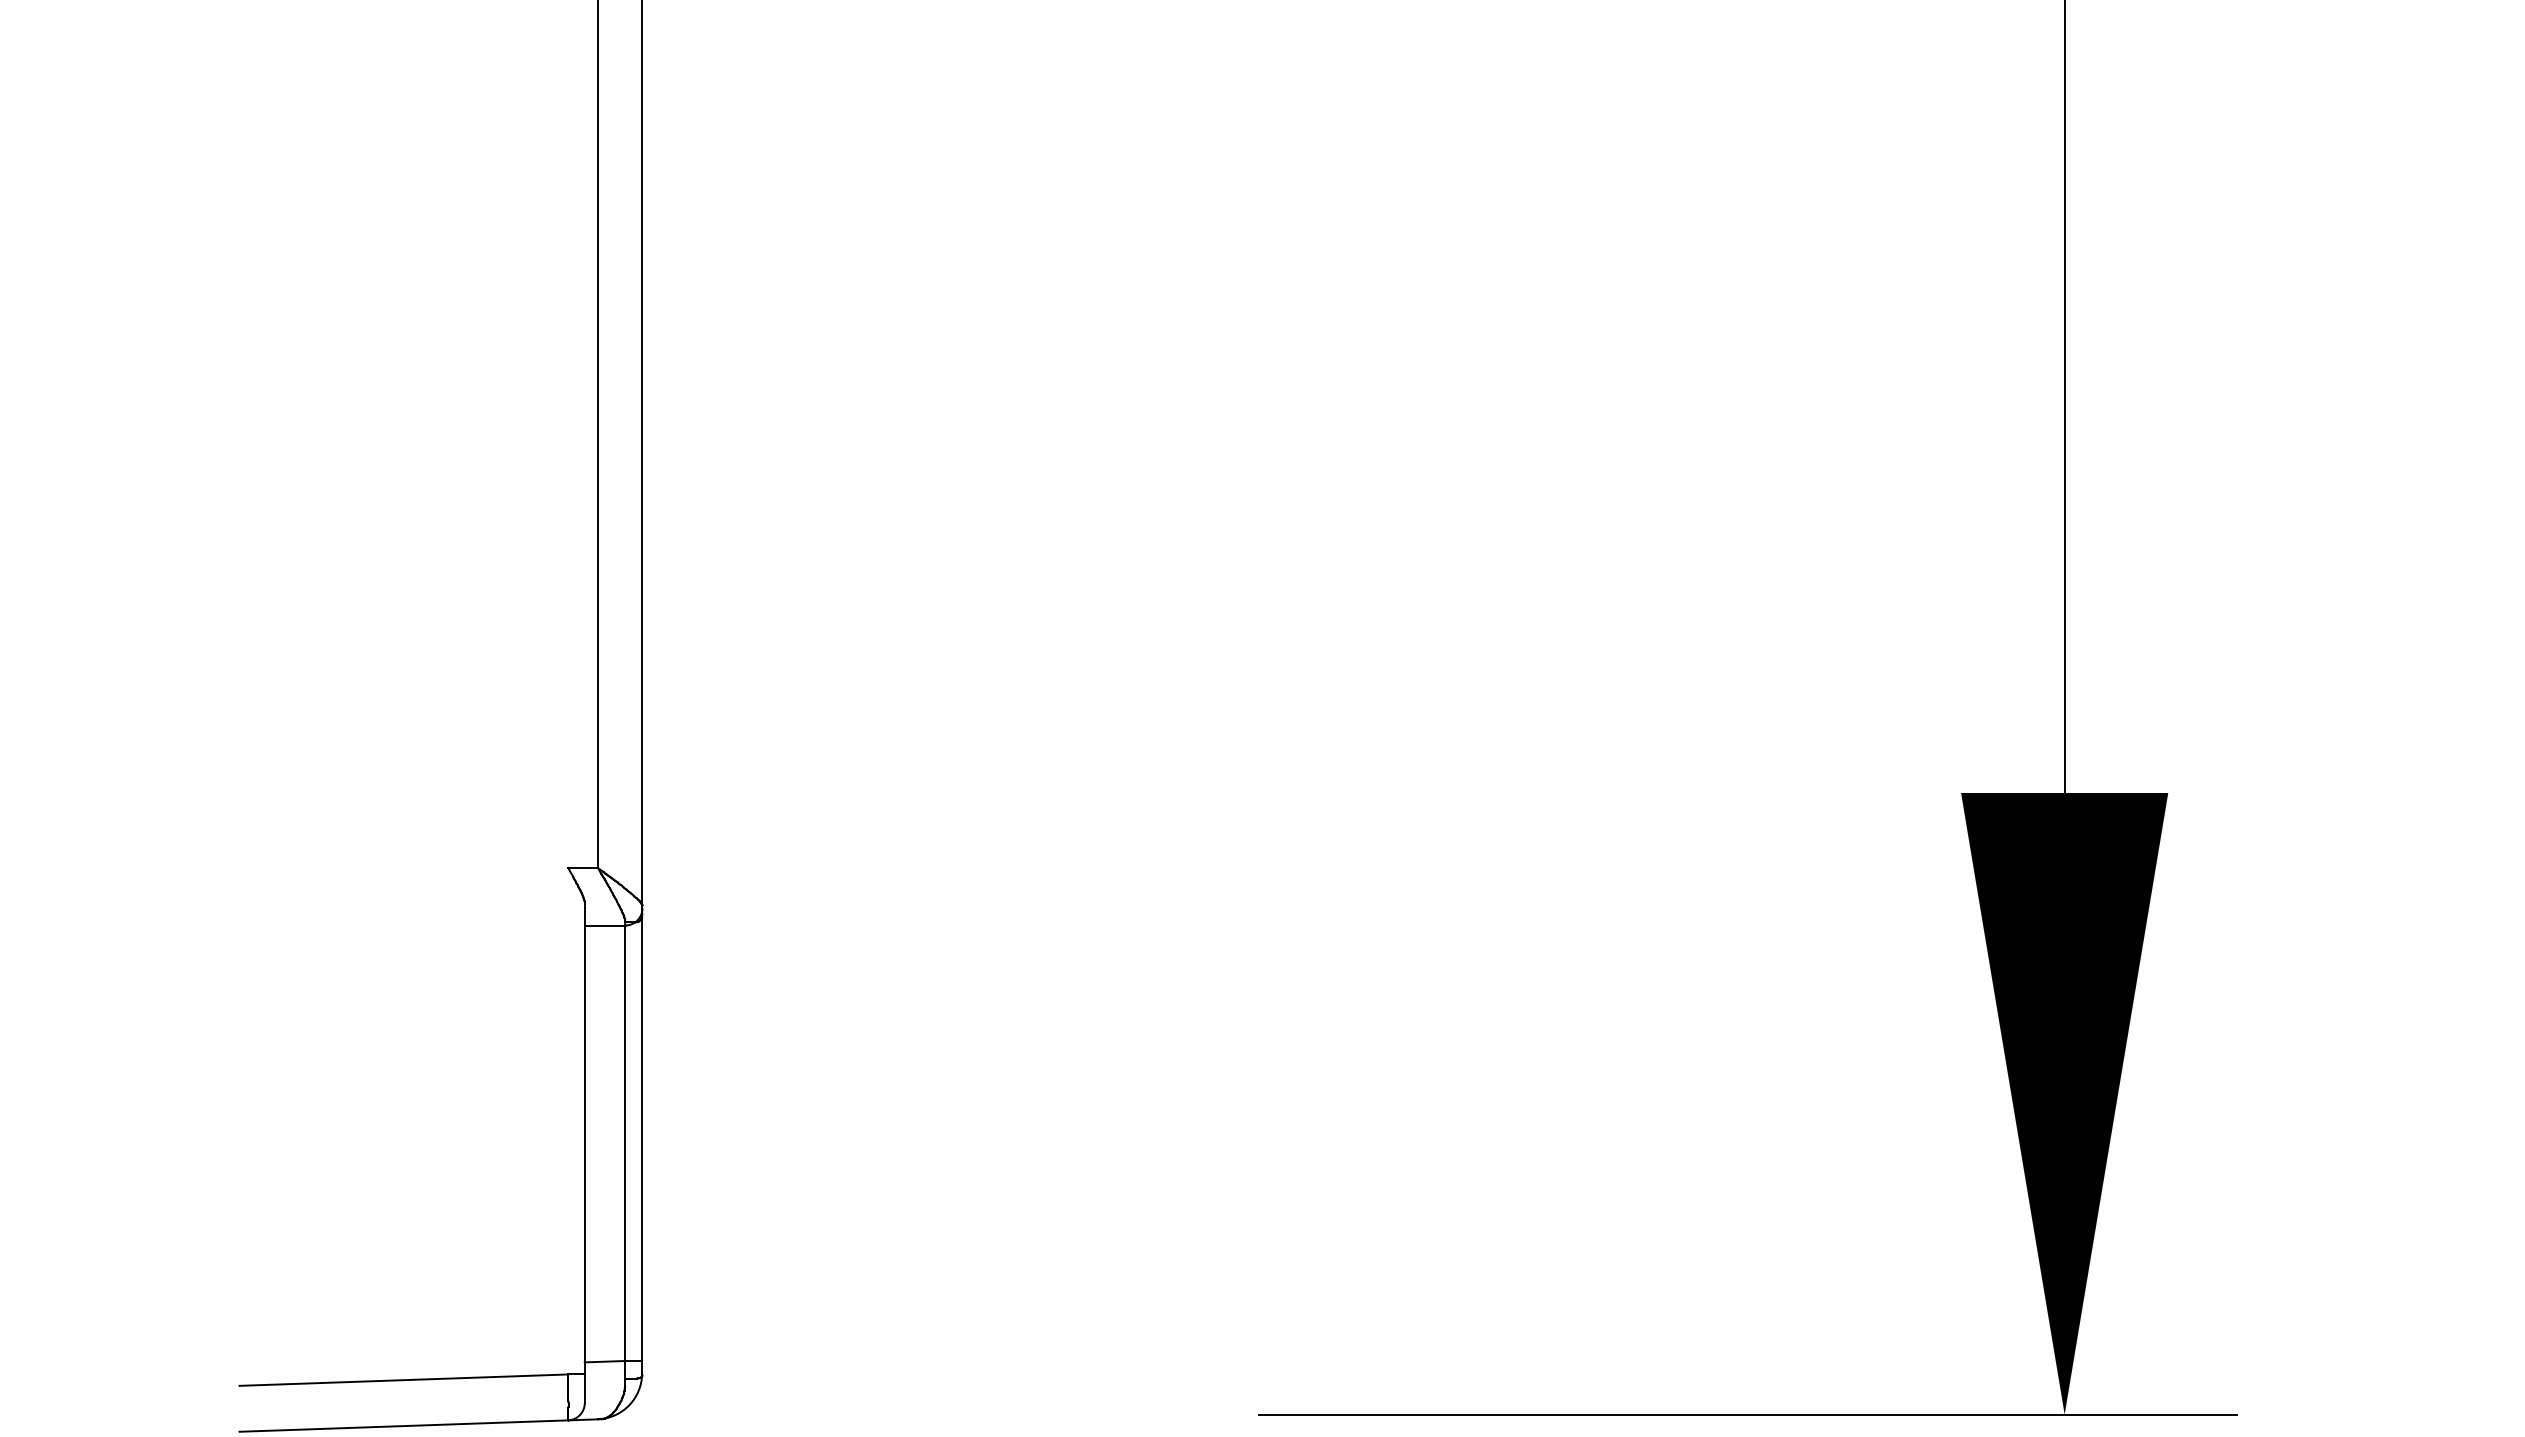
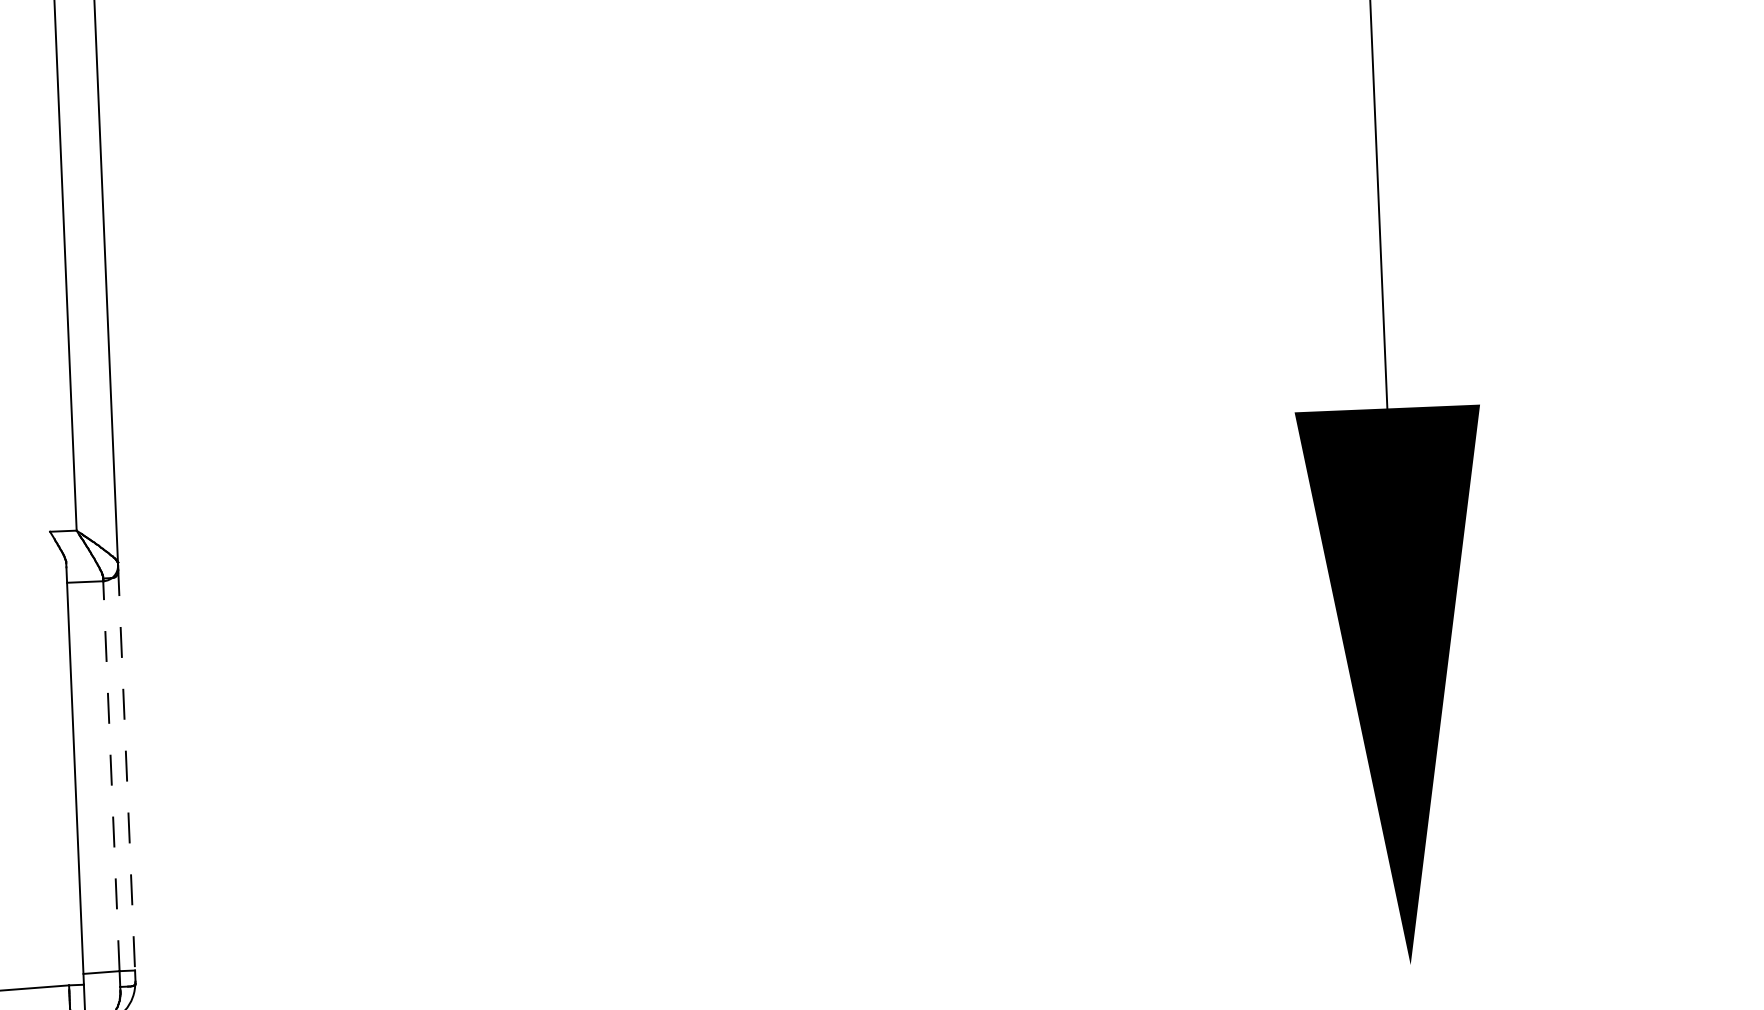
line: (642, 1135) -> (126, 768), solid -> dashed
line: (625, 1143) -> (111, 776), solid -> dashed
line: (1747, 1414) -> (1126, 976), removed

